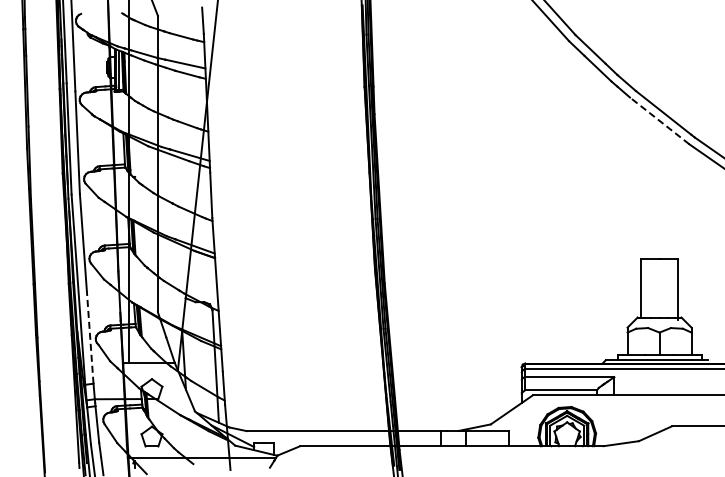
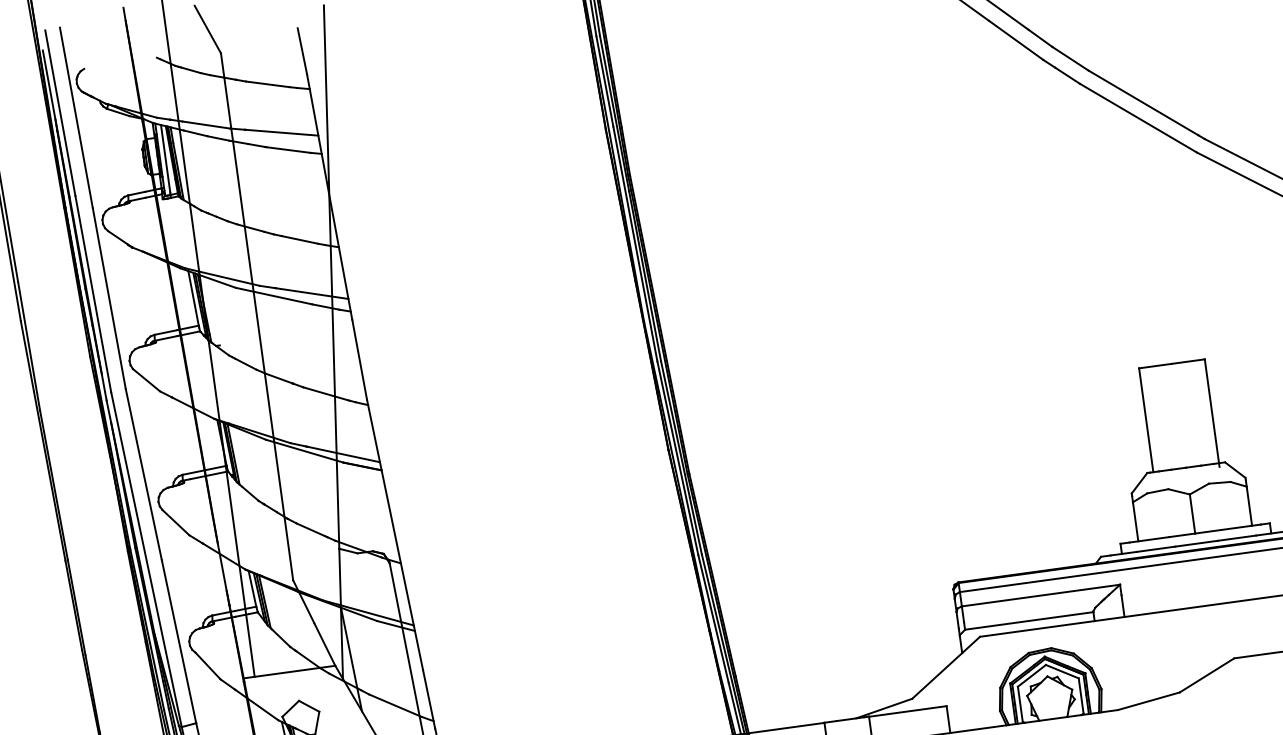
line: (659, 120) -> (1138, 117), dashed -> solid
line: (90, 336) -> (179, 639), dashed -> solid

